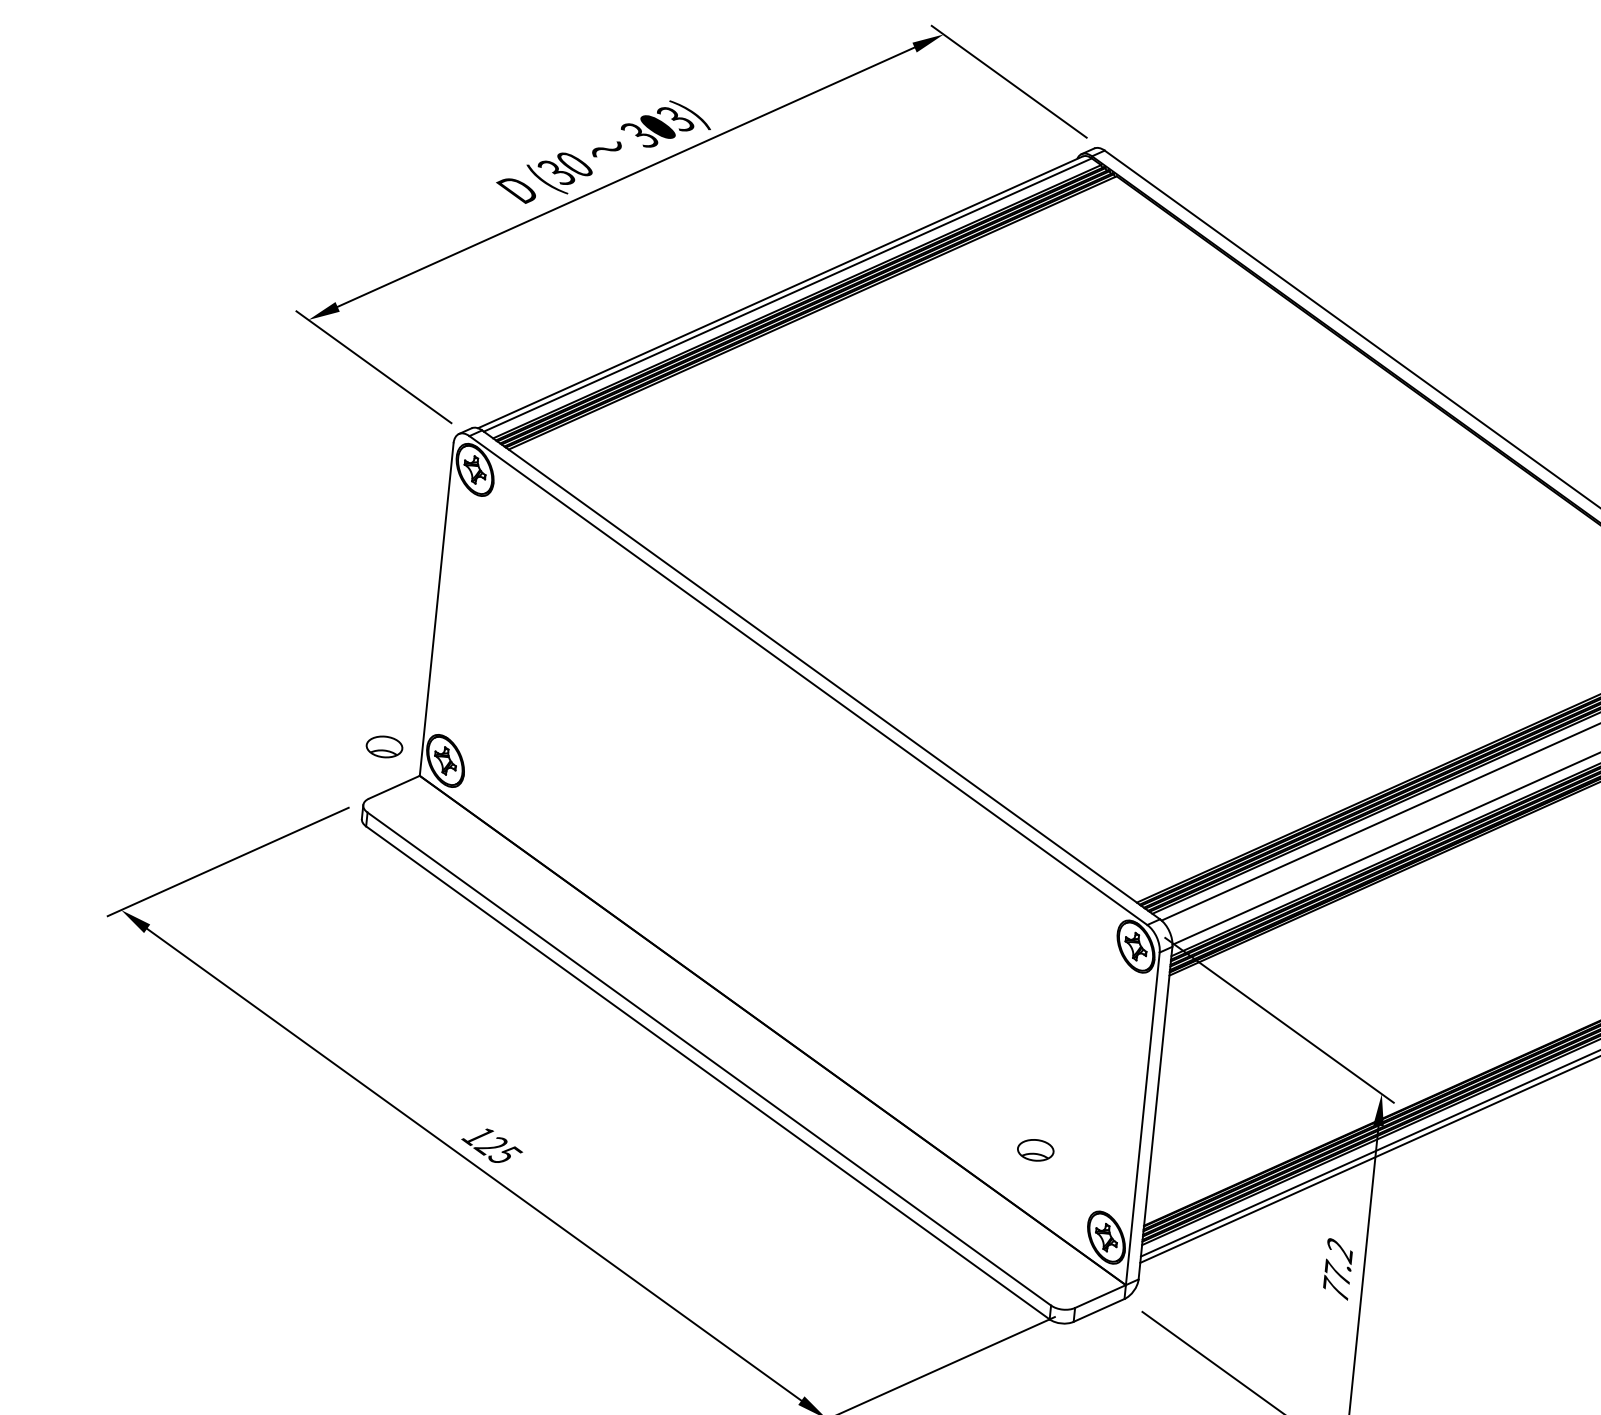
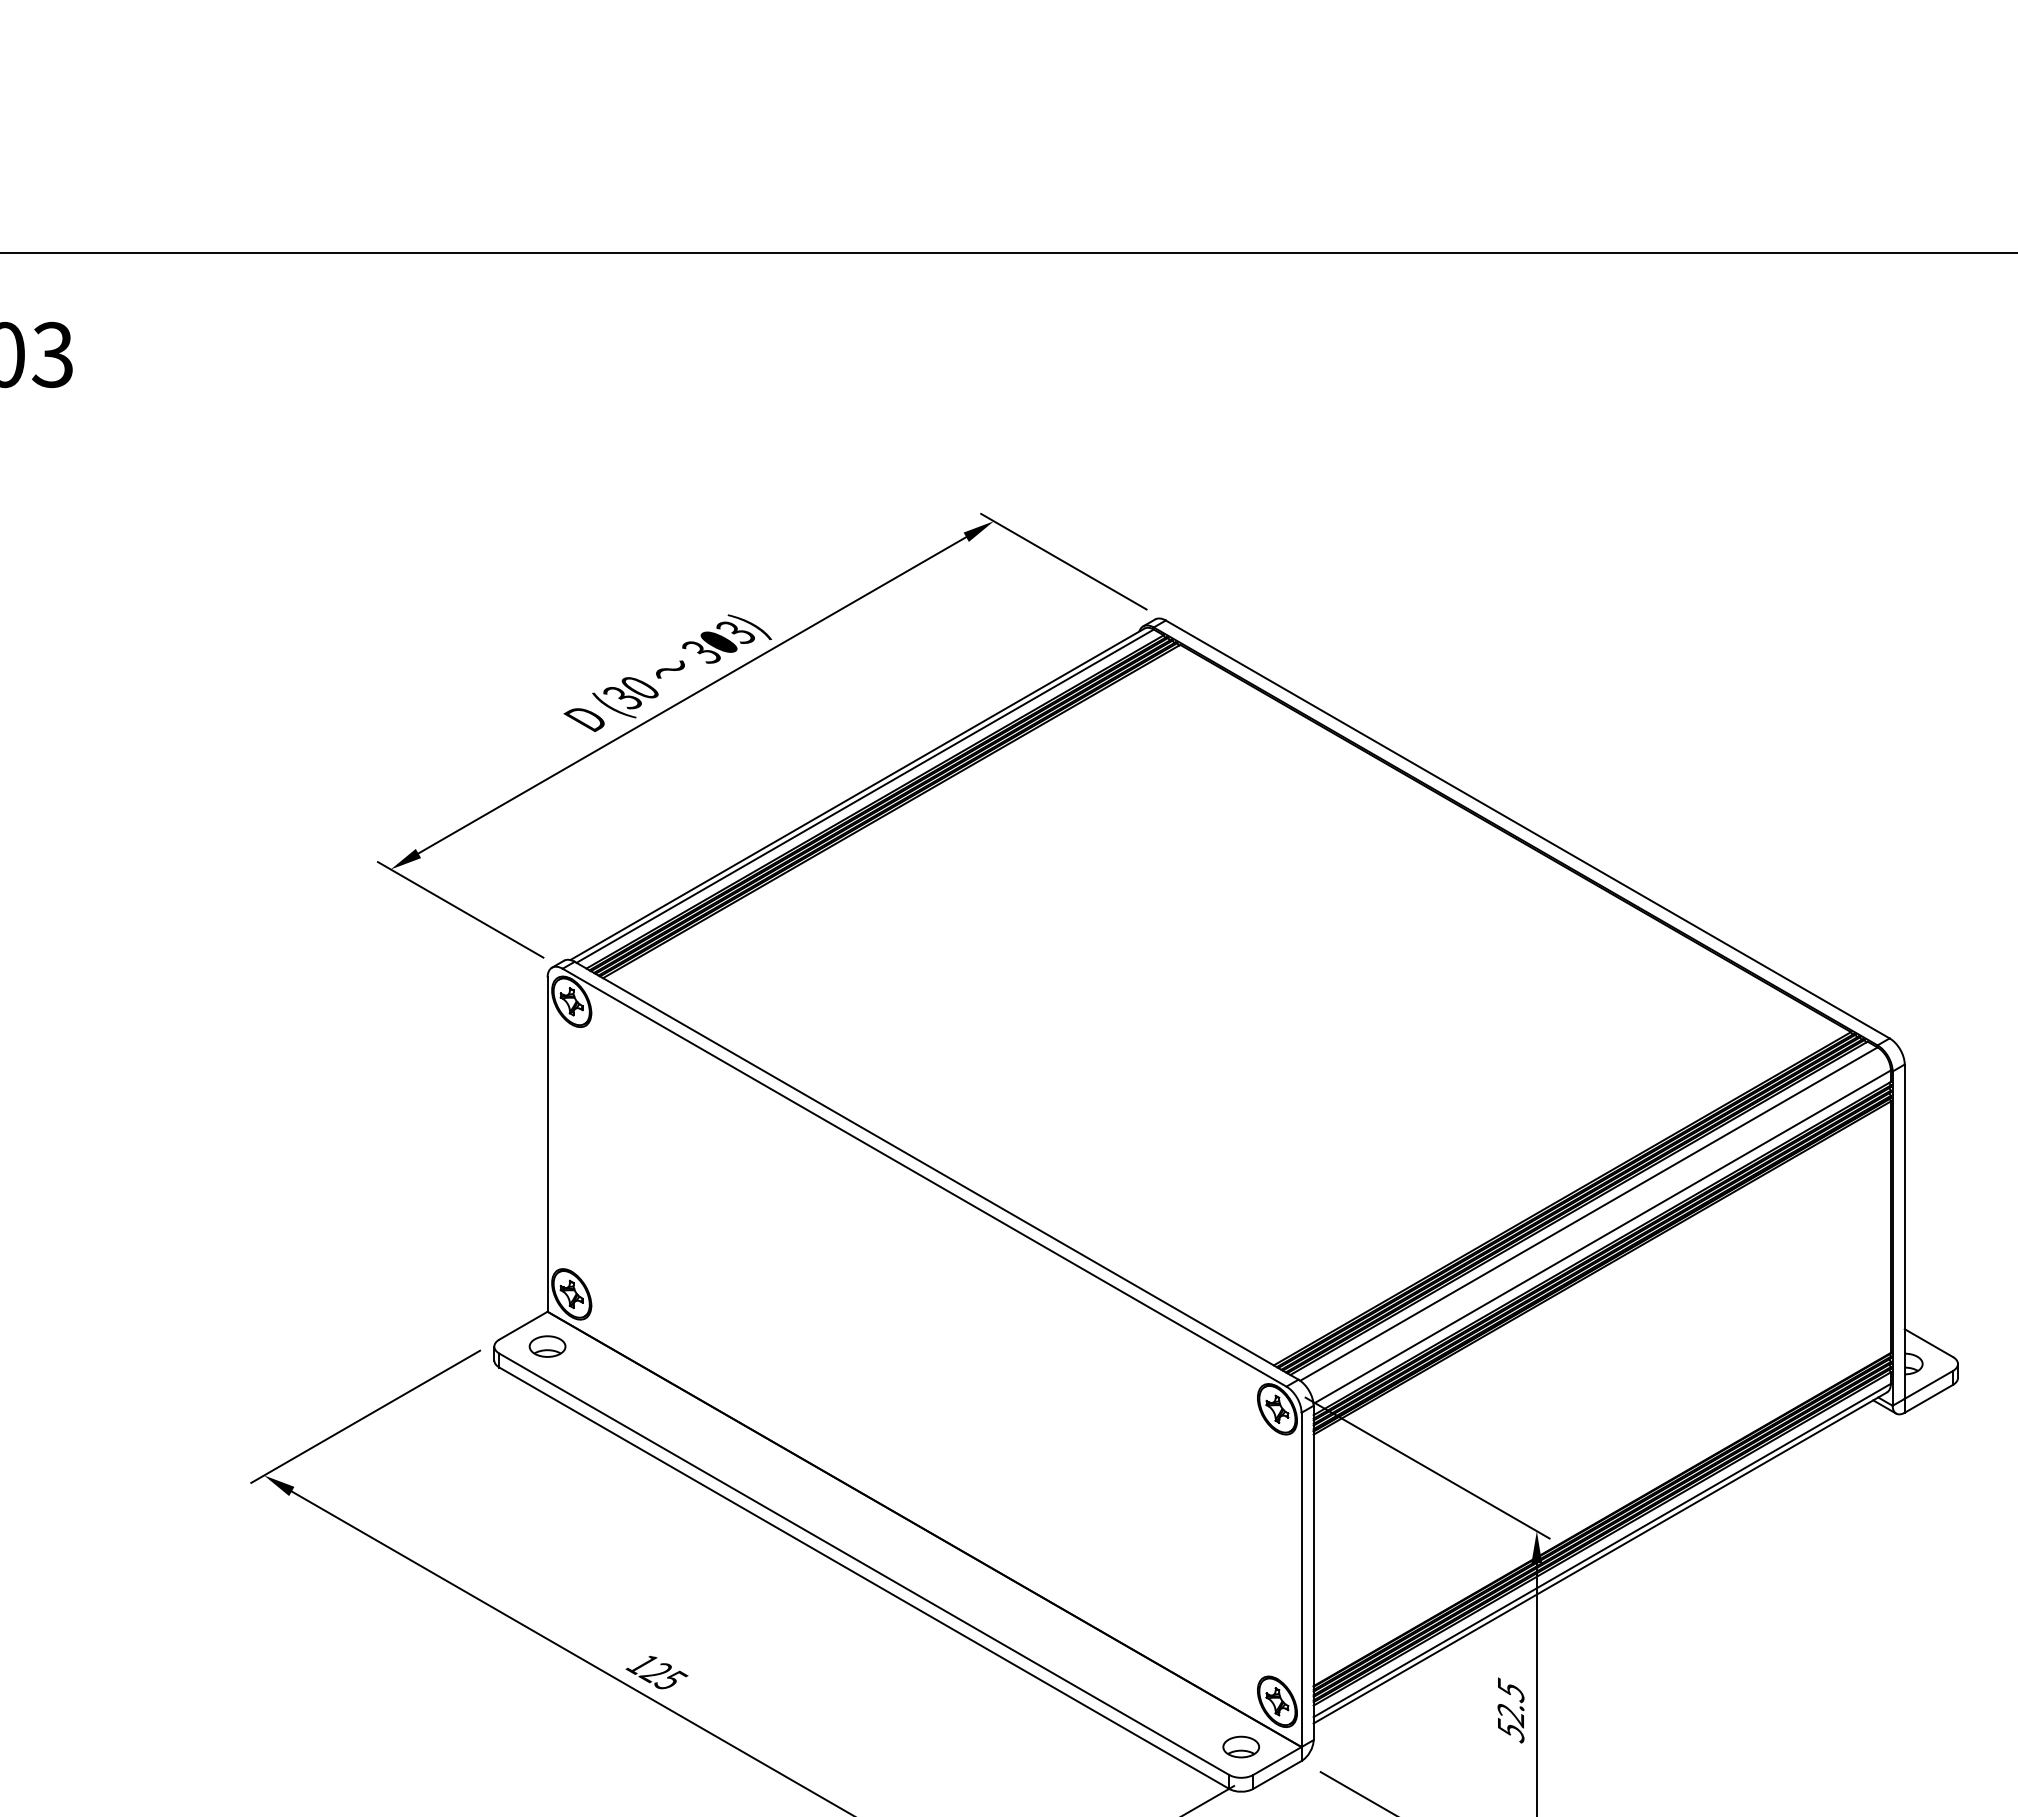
part: (384, 746) -> (547, 1346), moved
part: (1035, 1149) -> (1240, 1746), moved
text: (1337, 1269) -> (1510, 1710), 77.2 -> 52.5

